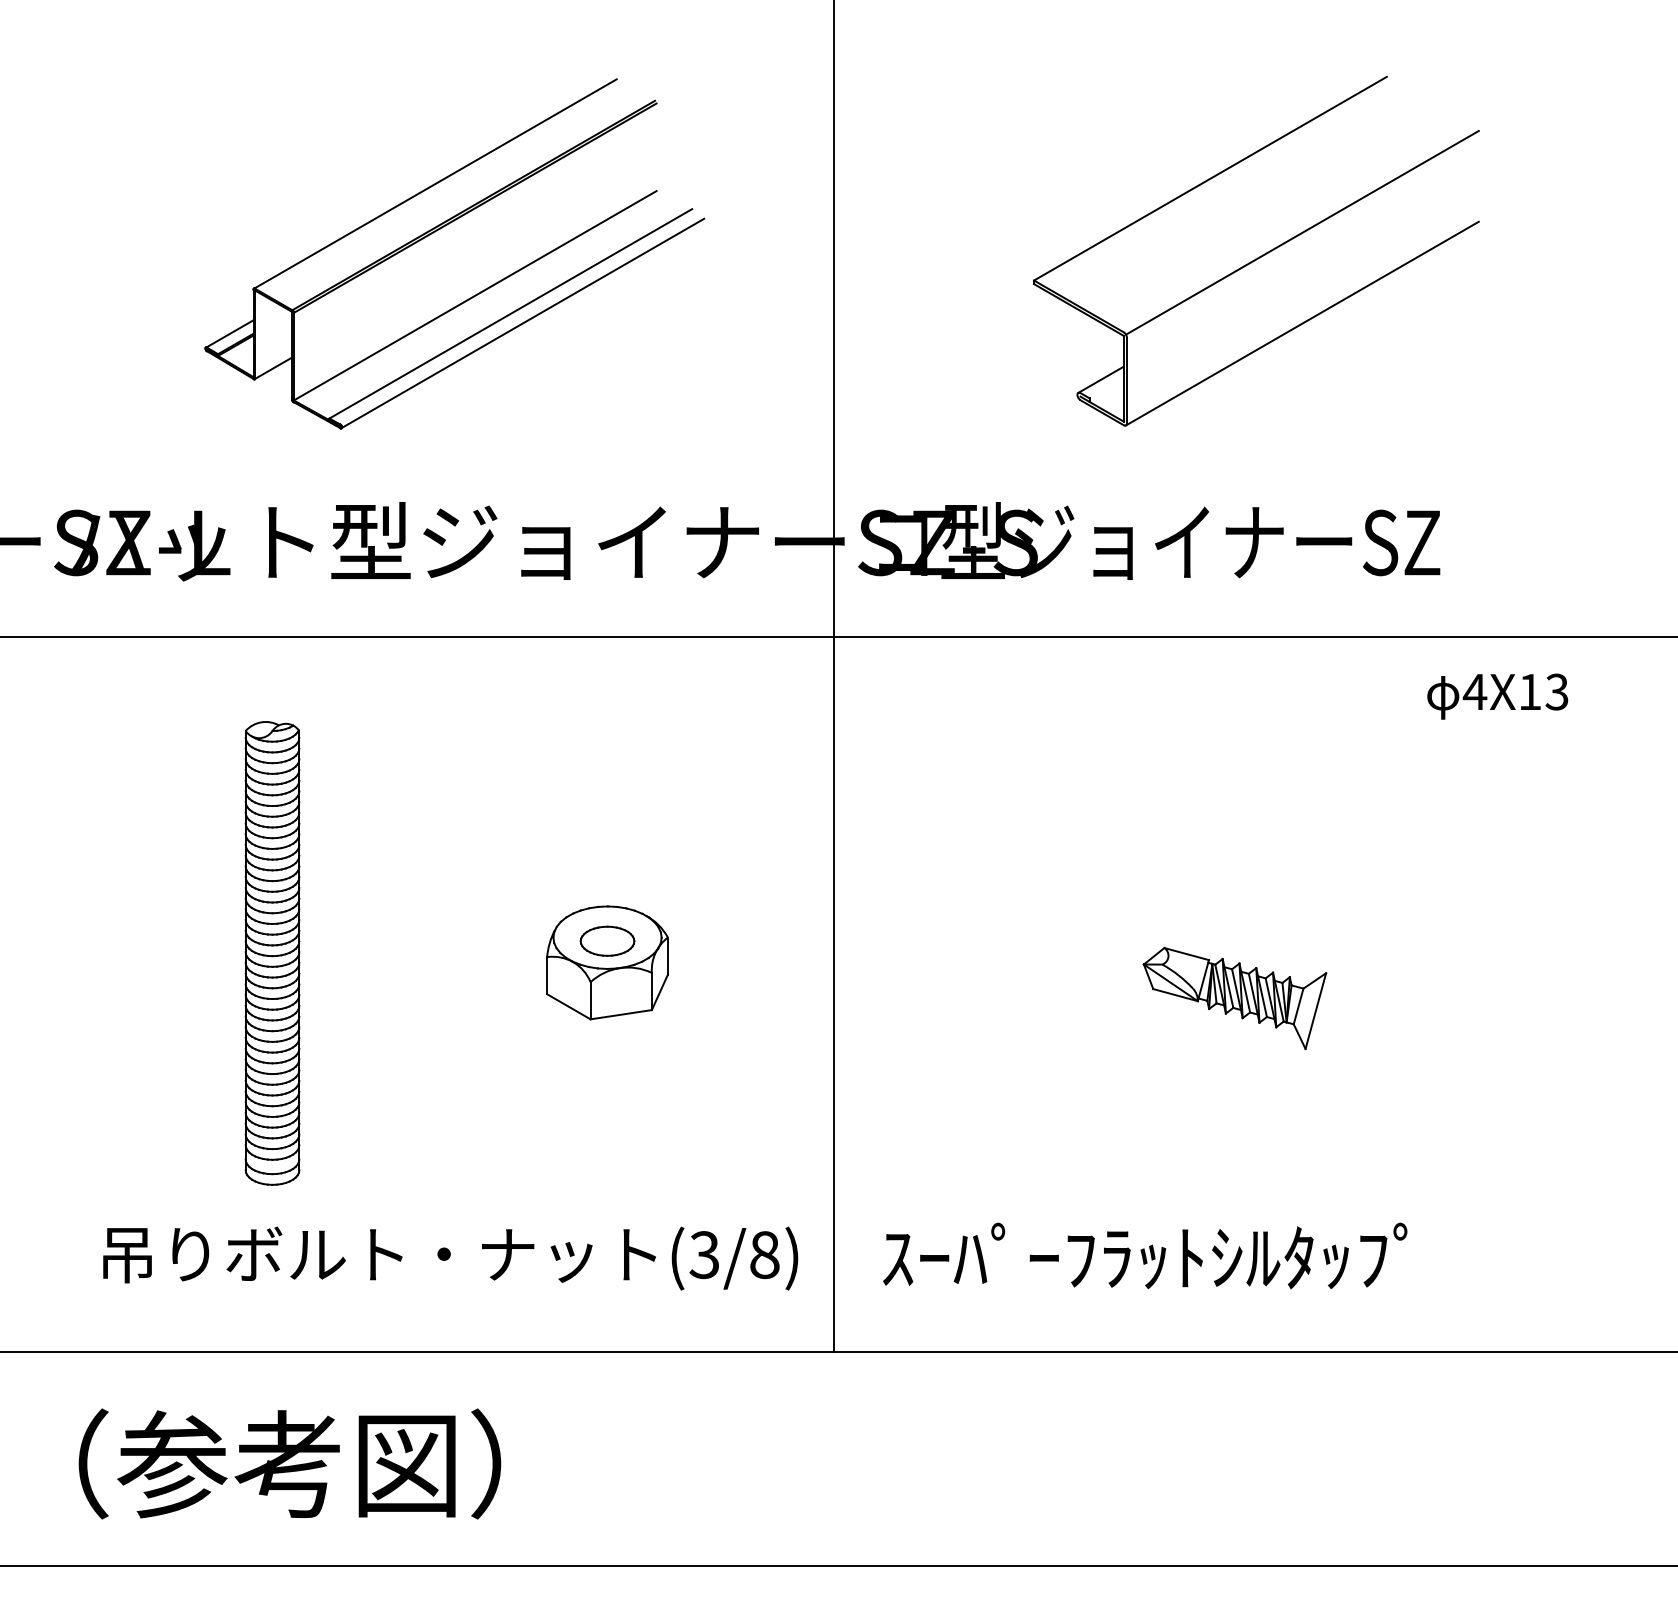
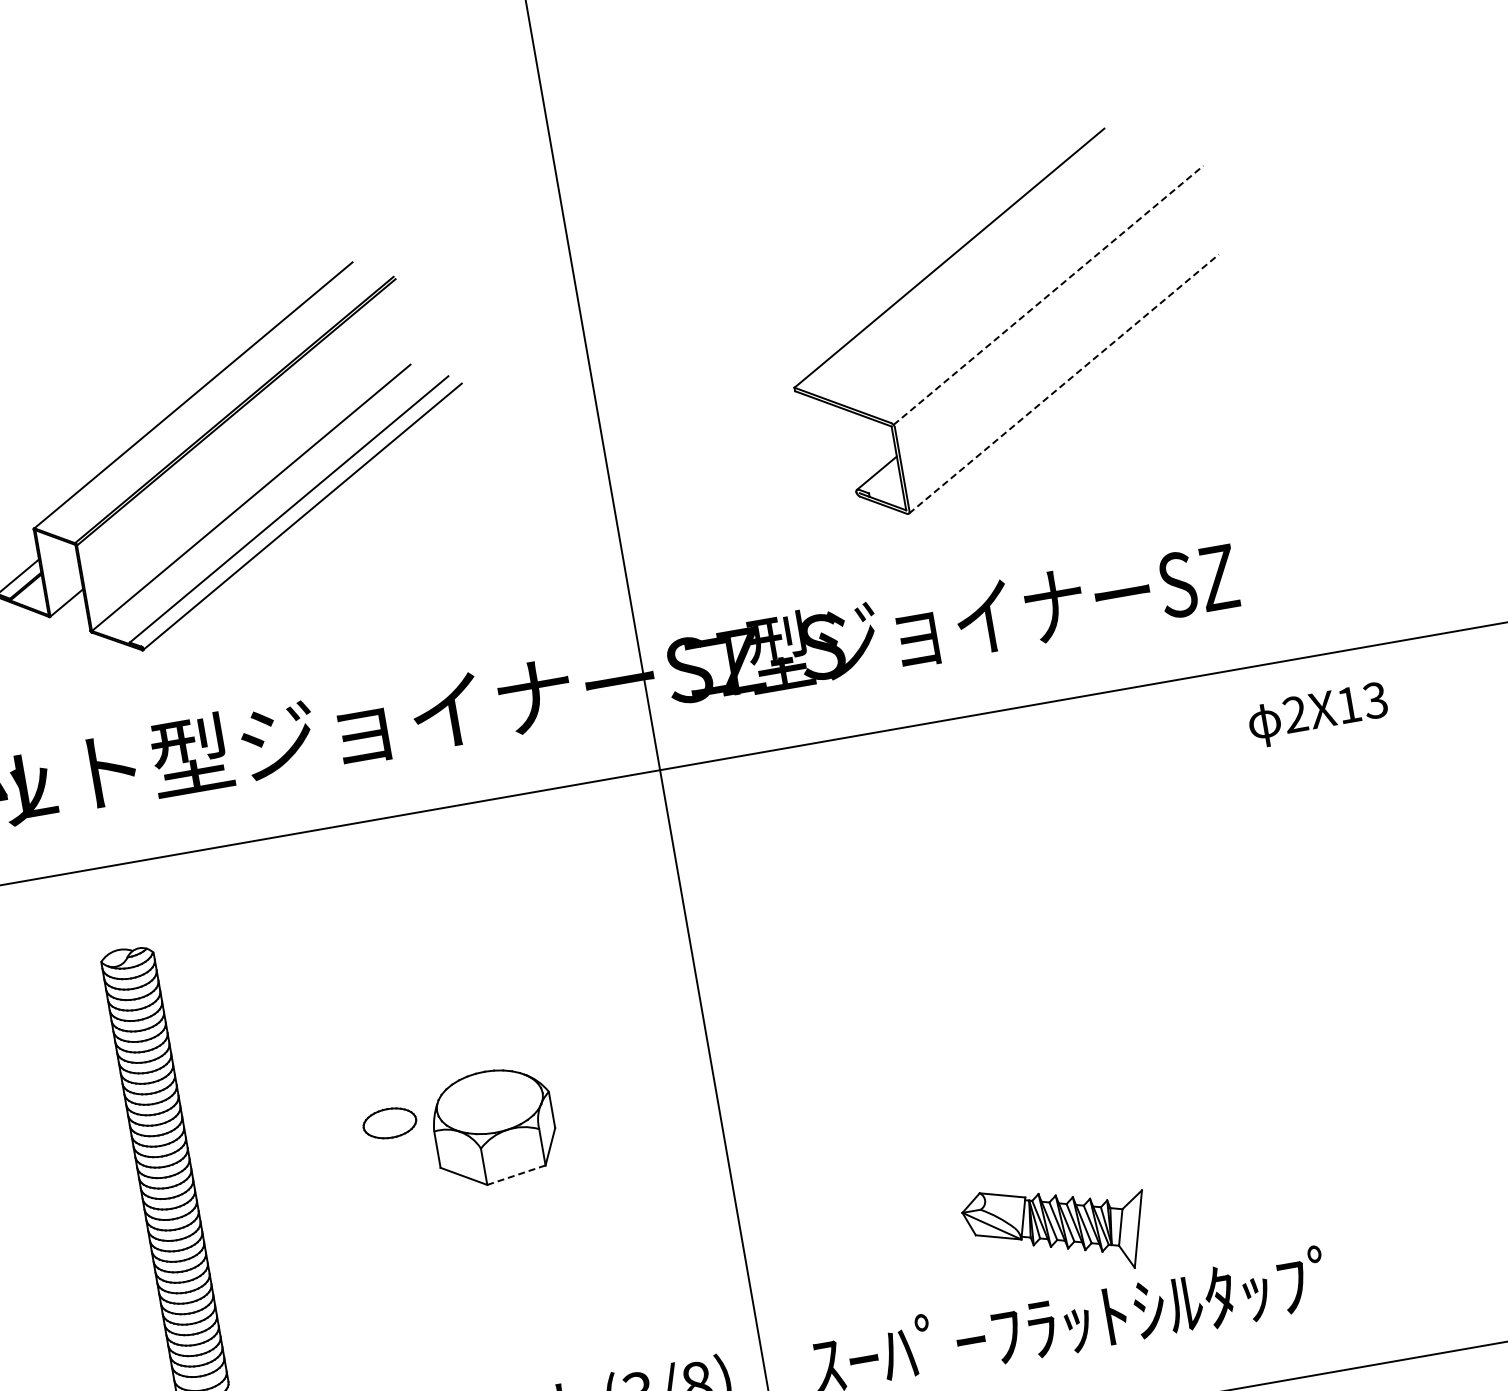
line: (1302, 232) -> (1048, 295), solid -> dashed
line: (1302, 323) -> (1064, 383), solid -> dashed
text: (1474, 691) -> (1294, 714), 4X13 -> 2X13
part: (607, 940) -> (389, 1122), moved
part: (1234, 998) -> (1056, 1230), moved
line: (621, 1014) -> (516, 1174), solid -> dashed

